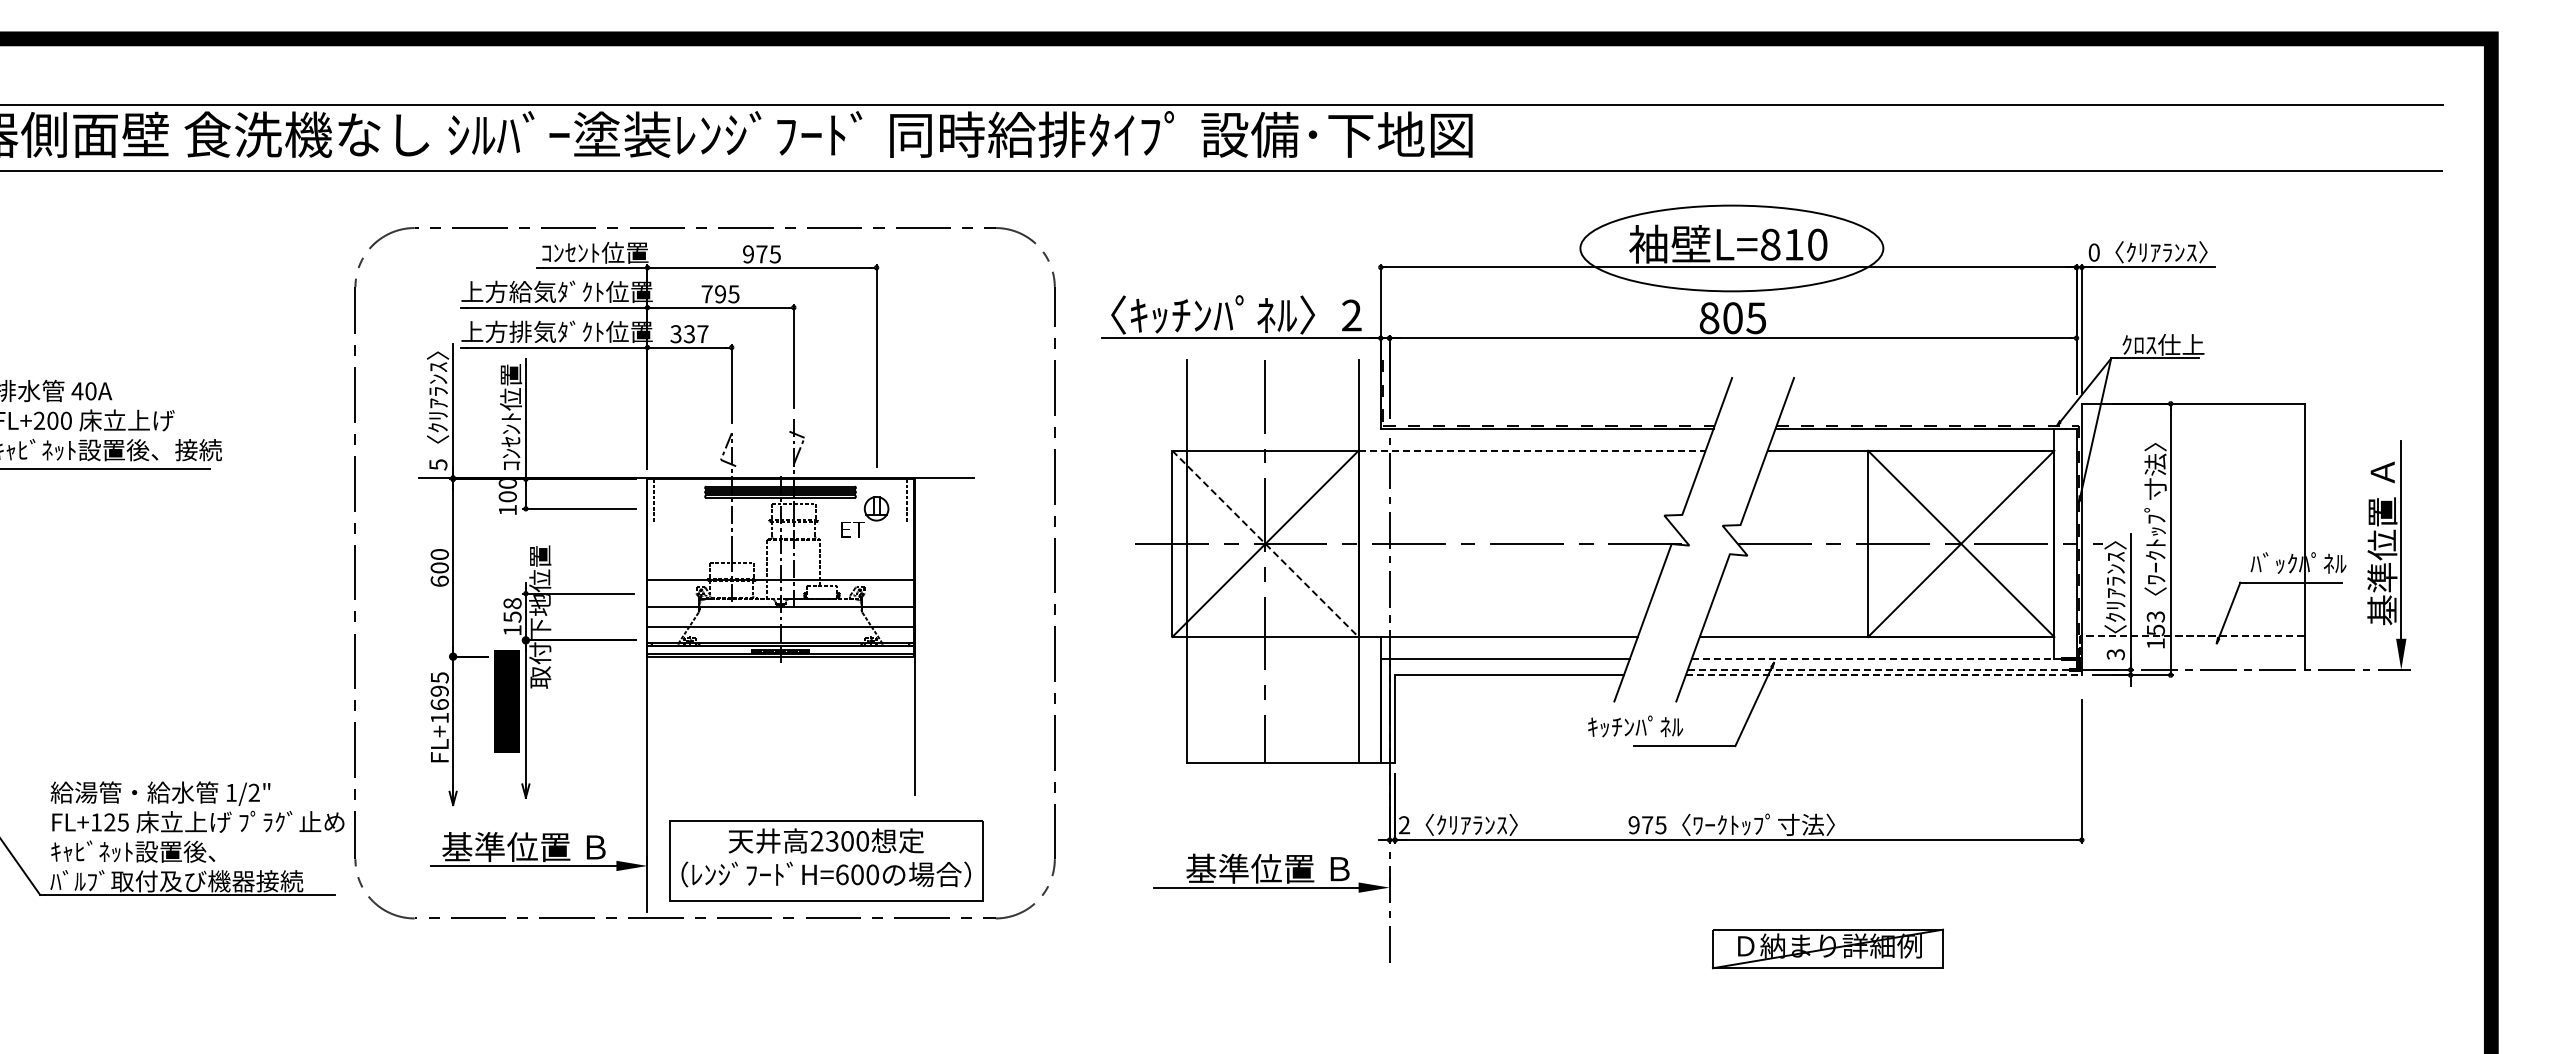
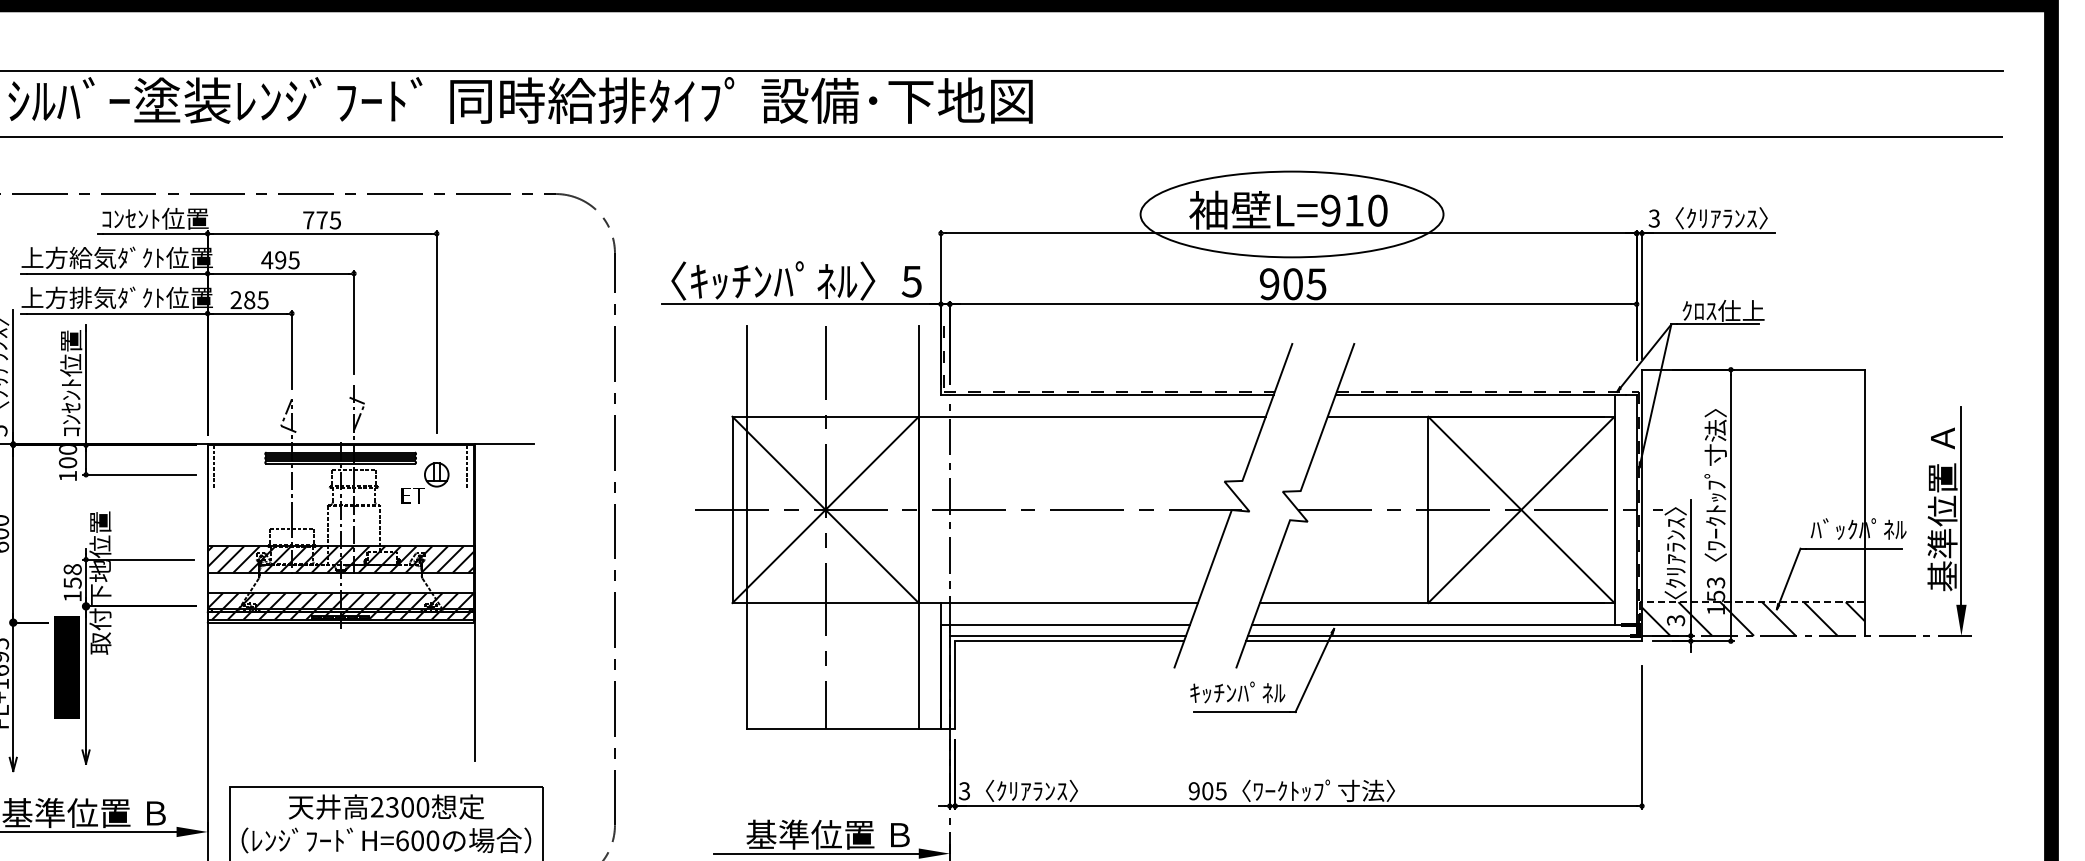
text: (1770, 244) -> (1330, 210), L=810 -> L=910
text: (2093, 252) -> (1653, 218), 0 -> 3
text: (748, 254) -> (308, 220), 975 -> 775
text: (707, 294) -> (267, 260), 795 -> 495
text: (1351, 315) -> (911, 281), 2 -> 5
text: (1709, 318) -> (1269, 284), 805 -> 905
text: (689, 334) -> (249, 300), 337 -> 285
line: (1532, 450) -> (1092, 416), dashed -> solid
line: (1265, 543) -> (825, 509), dashed -> solid
hatch: (780, 593) -> (340, 559), added
hatch: (780, 640) -> (340, 606), added
hatch: (2192, 652) -> (1752, 618), added
line: (1884, 659) -> (1444, 625), dashed -> solid
line: (1507, 669) -> (1067, 635), added
line: (1882, 669) -> (1442, 635), dashed -> solid
line: (1883, 675) -> (1443, 641), dashed -> solid
text: (1635, 726) -> (1237, 692), moved
text: (1403, 825) -> (963, 791), 2 -> 3
text: (1647, 825) -> (1207, 791), 975 -> 905

